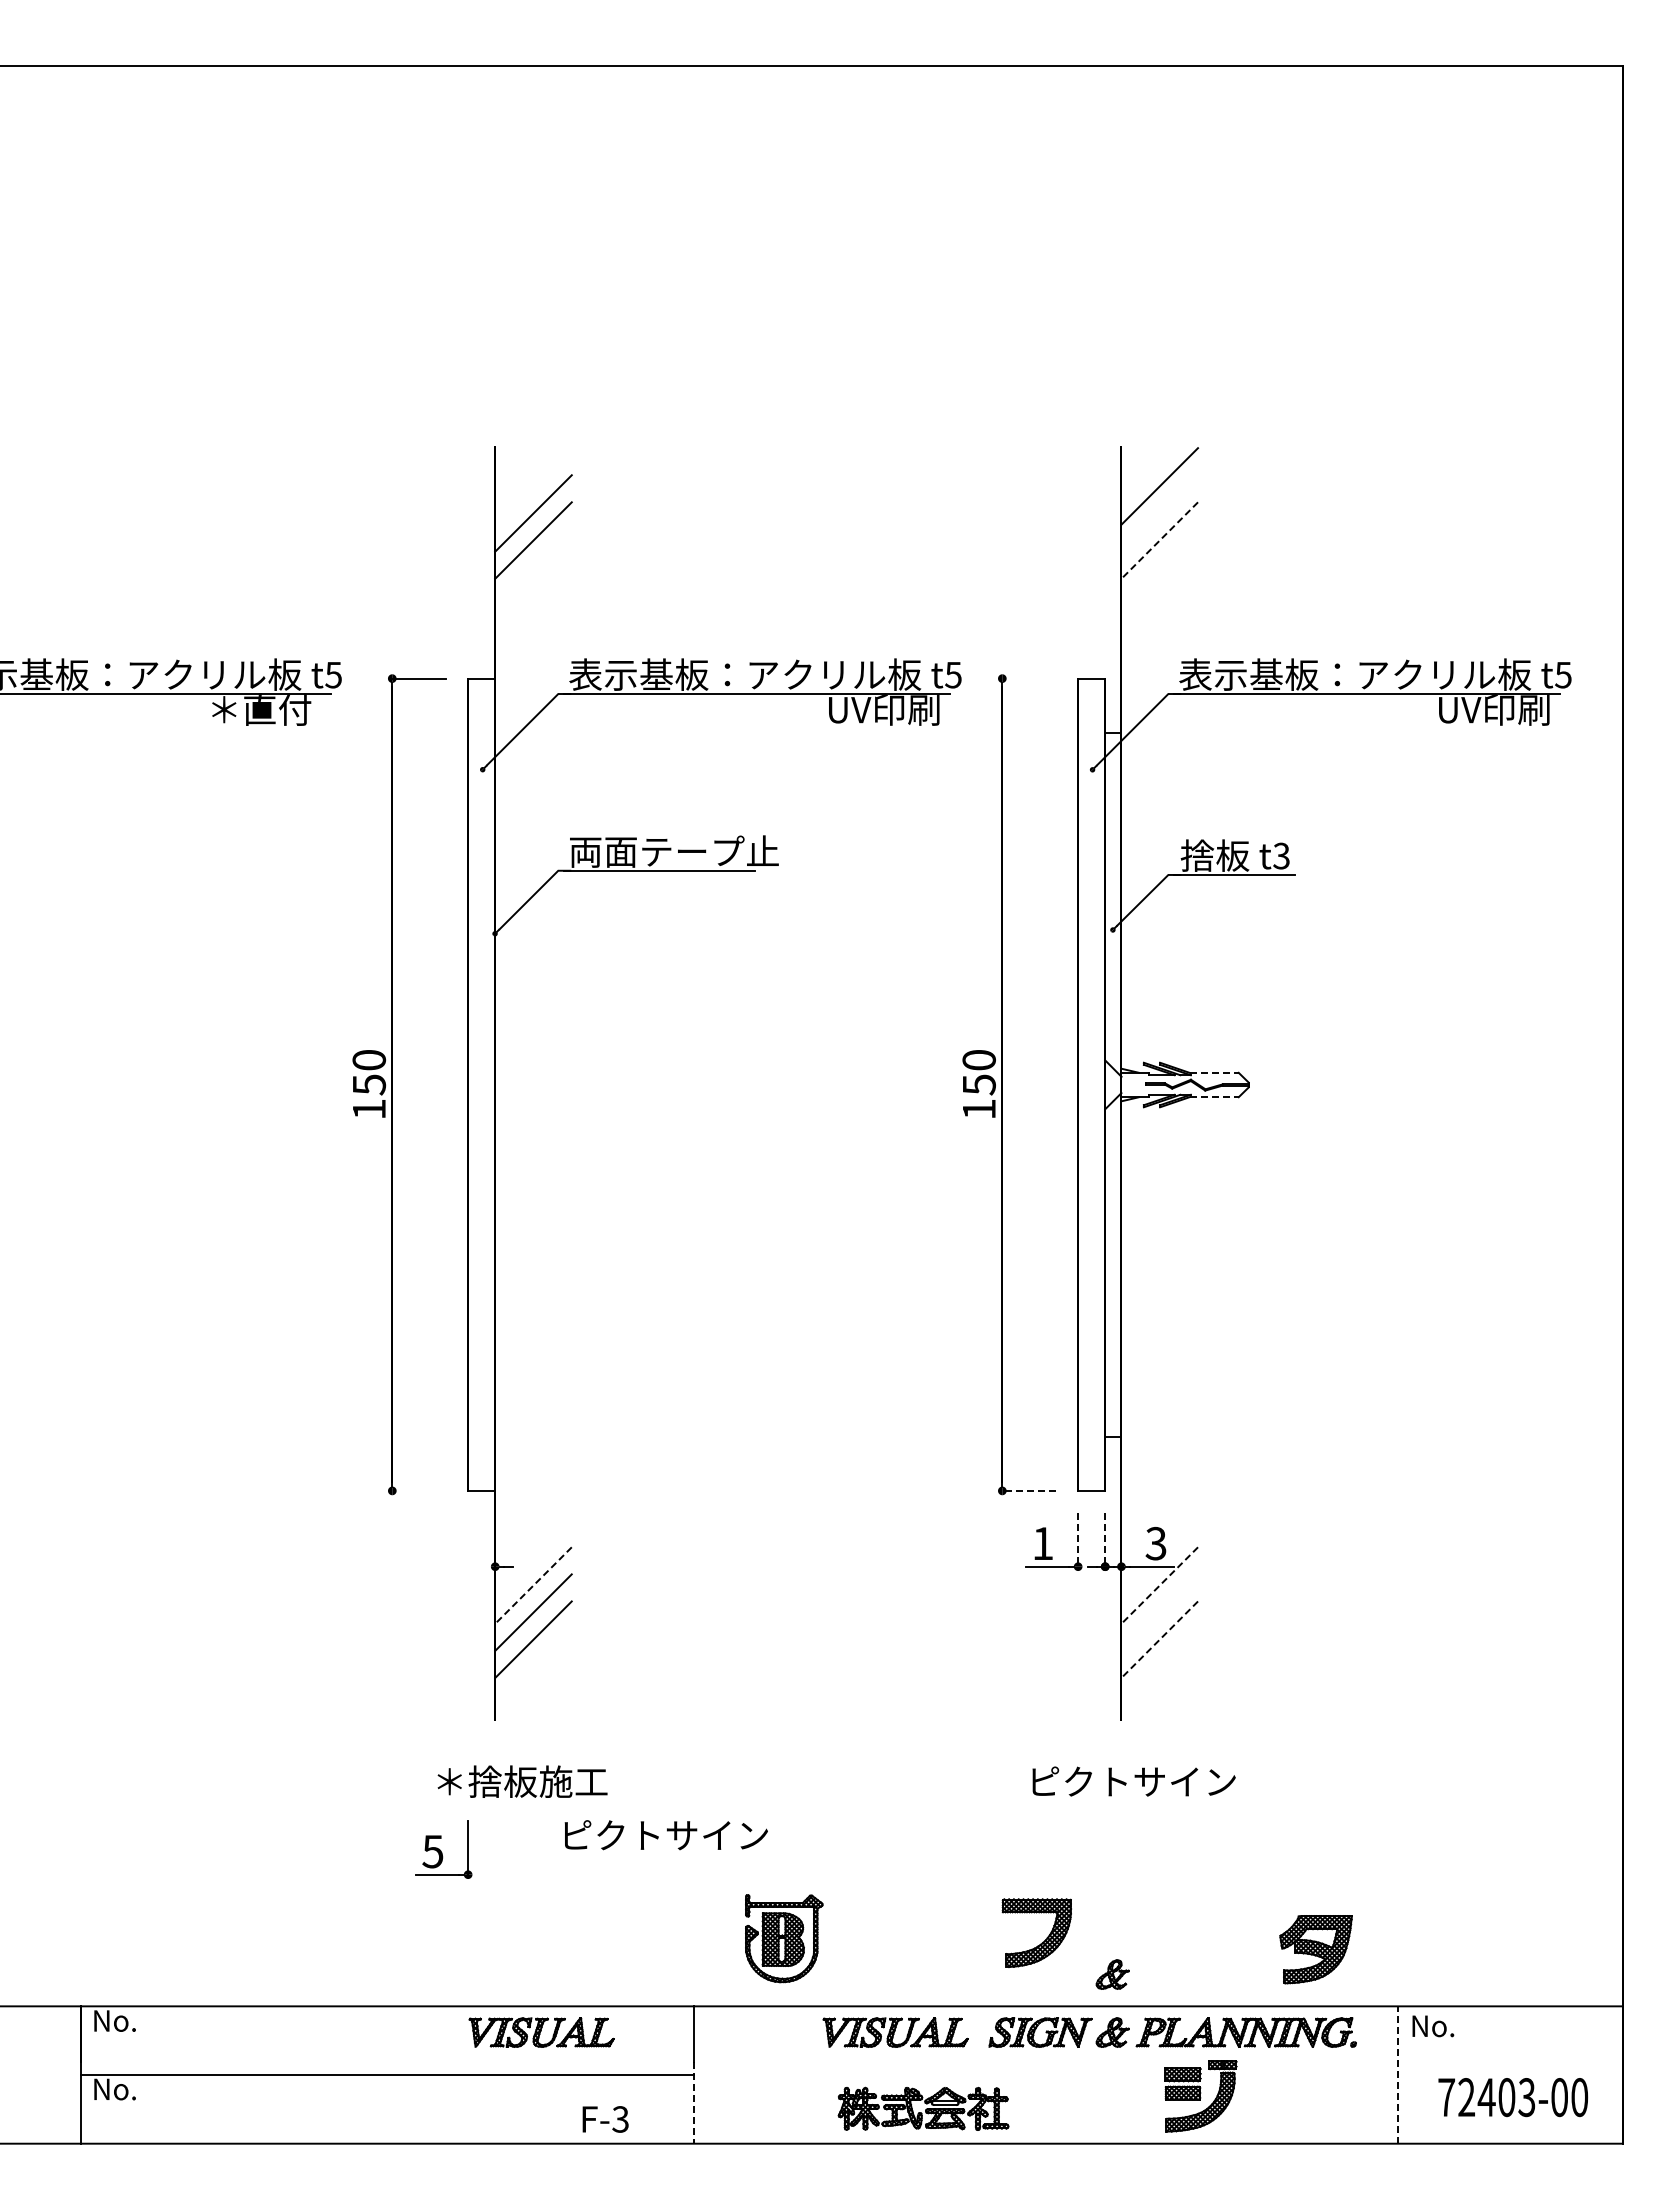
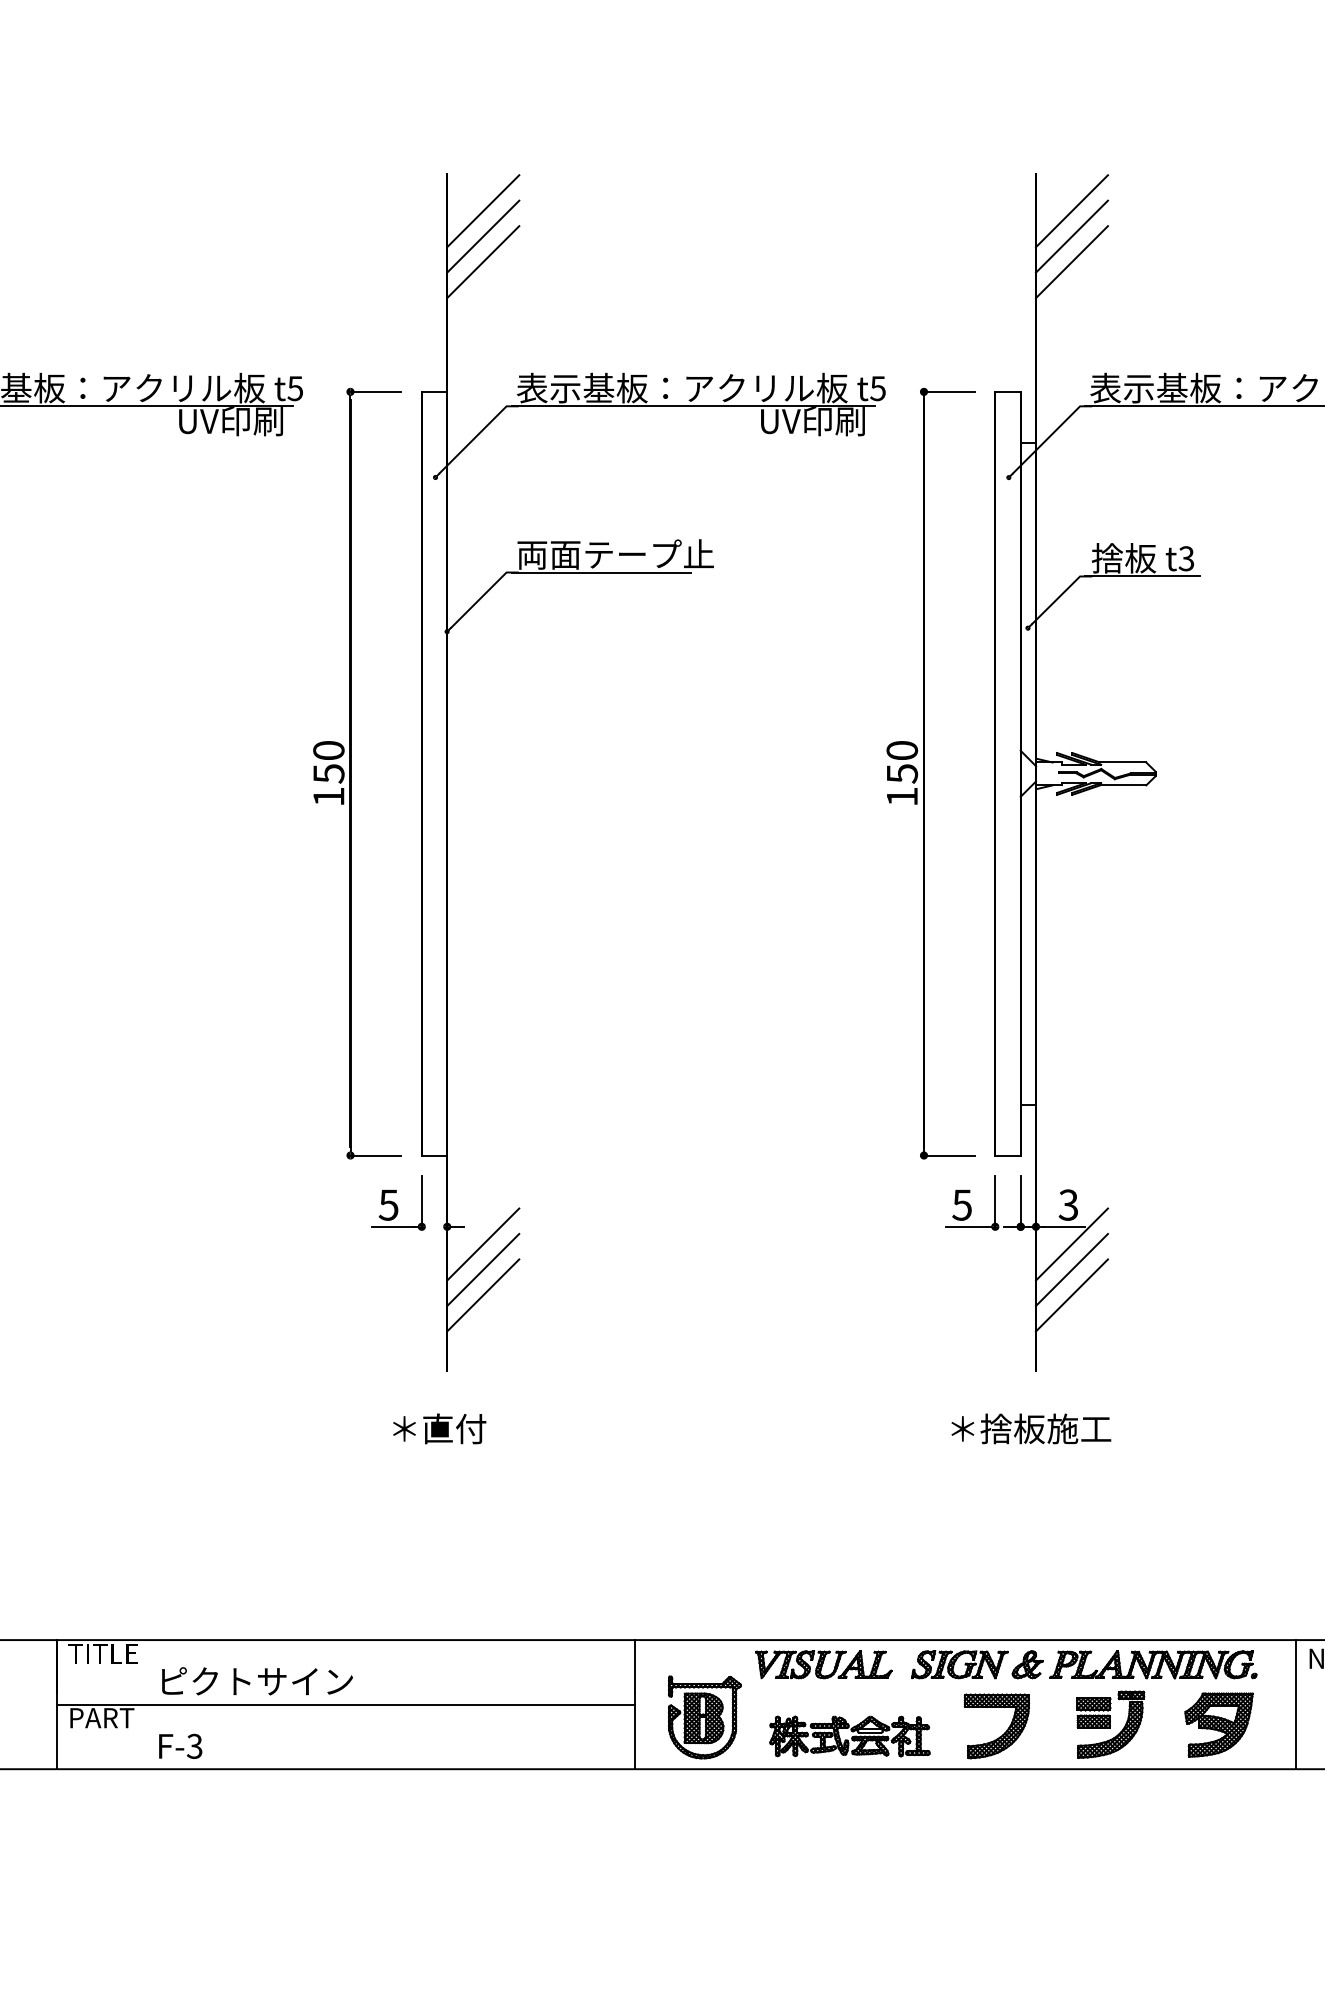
line: (533, 486) -> (483, 211), added
line: (1159, 513) -> (1071, 236), added
line: (1159, 540) -> (1071, 262), dashed -> solid
line: (1029, 678) -> (949, 391), added
text: (265, 710) -> (231, 421), ＊直付 -> UV印刷
line: (1214, 1072) -> (1123, 762), dashed -> solid
line: (1214, 1097) -> (1123, 785), dashed -> solid
line: (419, 1490) -> (376, 1155), added
line: (1028, 1490) -> (948, 1155), dashed -> solid
line: (1078, 1540) -> (995, 1202), dashed -> solid
line: (1105, 1540) -> (1020, 1202), dashed -> solid
text: (1042, 1543) -> (961, 1204), 1 -> 5
line: (533, 1585) -> (483, 1244), dashed -> solid
line: (1159, 1585) -> (1071, 1244), dashed -> solid
line: (1159, 1612) -> (1071, 1269), added
line: (1159, 1640) -> (1071, 1296), dashed -> solid
text: (537, 1781) -> (487, 1428), ＊捨板施工 -> ＊直付
text: (1133, 1781) -> (1047, 1428), ピクトサイン -> ＊捨板施工
text: (665, 1835) -> (256, 1681), moved
part: (443, 1849) -> (398, 1203), moved
part: (1046, 1937) -> (1005, 1730), moved
part: (784, 1938) -> (705, 1717), moved
part: (1315, 1949) -> (1218, 1724), moved
part: (1112, 1974) -> (1027, 1610), removed
text: (128, 2020) -> (102, 1653), No. -> TITLE
part: (541, 2032) -> (490, 1664), removed
line: (1398, 2075) -> (1296, 1705), dashed -> solid
text: (129, 2089) -> (103, 1718), No. -> PART
line: (694, 2103) -> (634, 1731), dashed -> solid
text: (605, 2119) -> (180, 1746), moved

